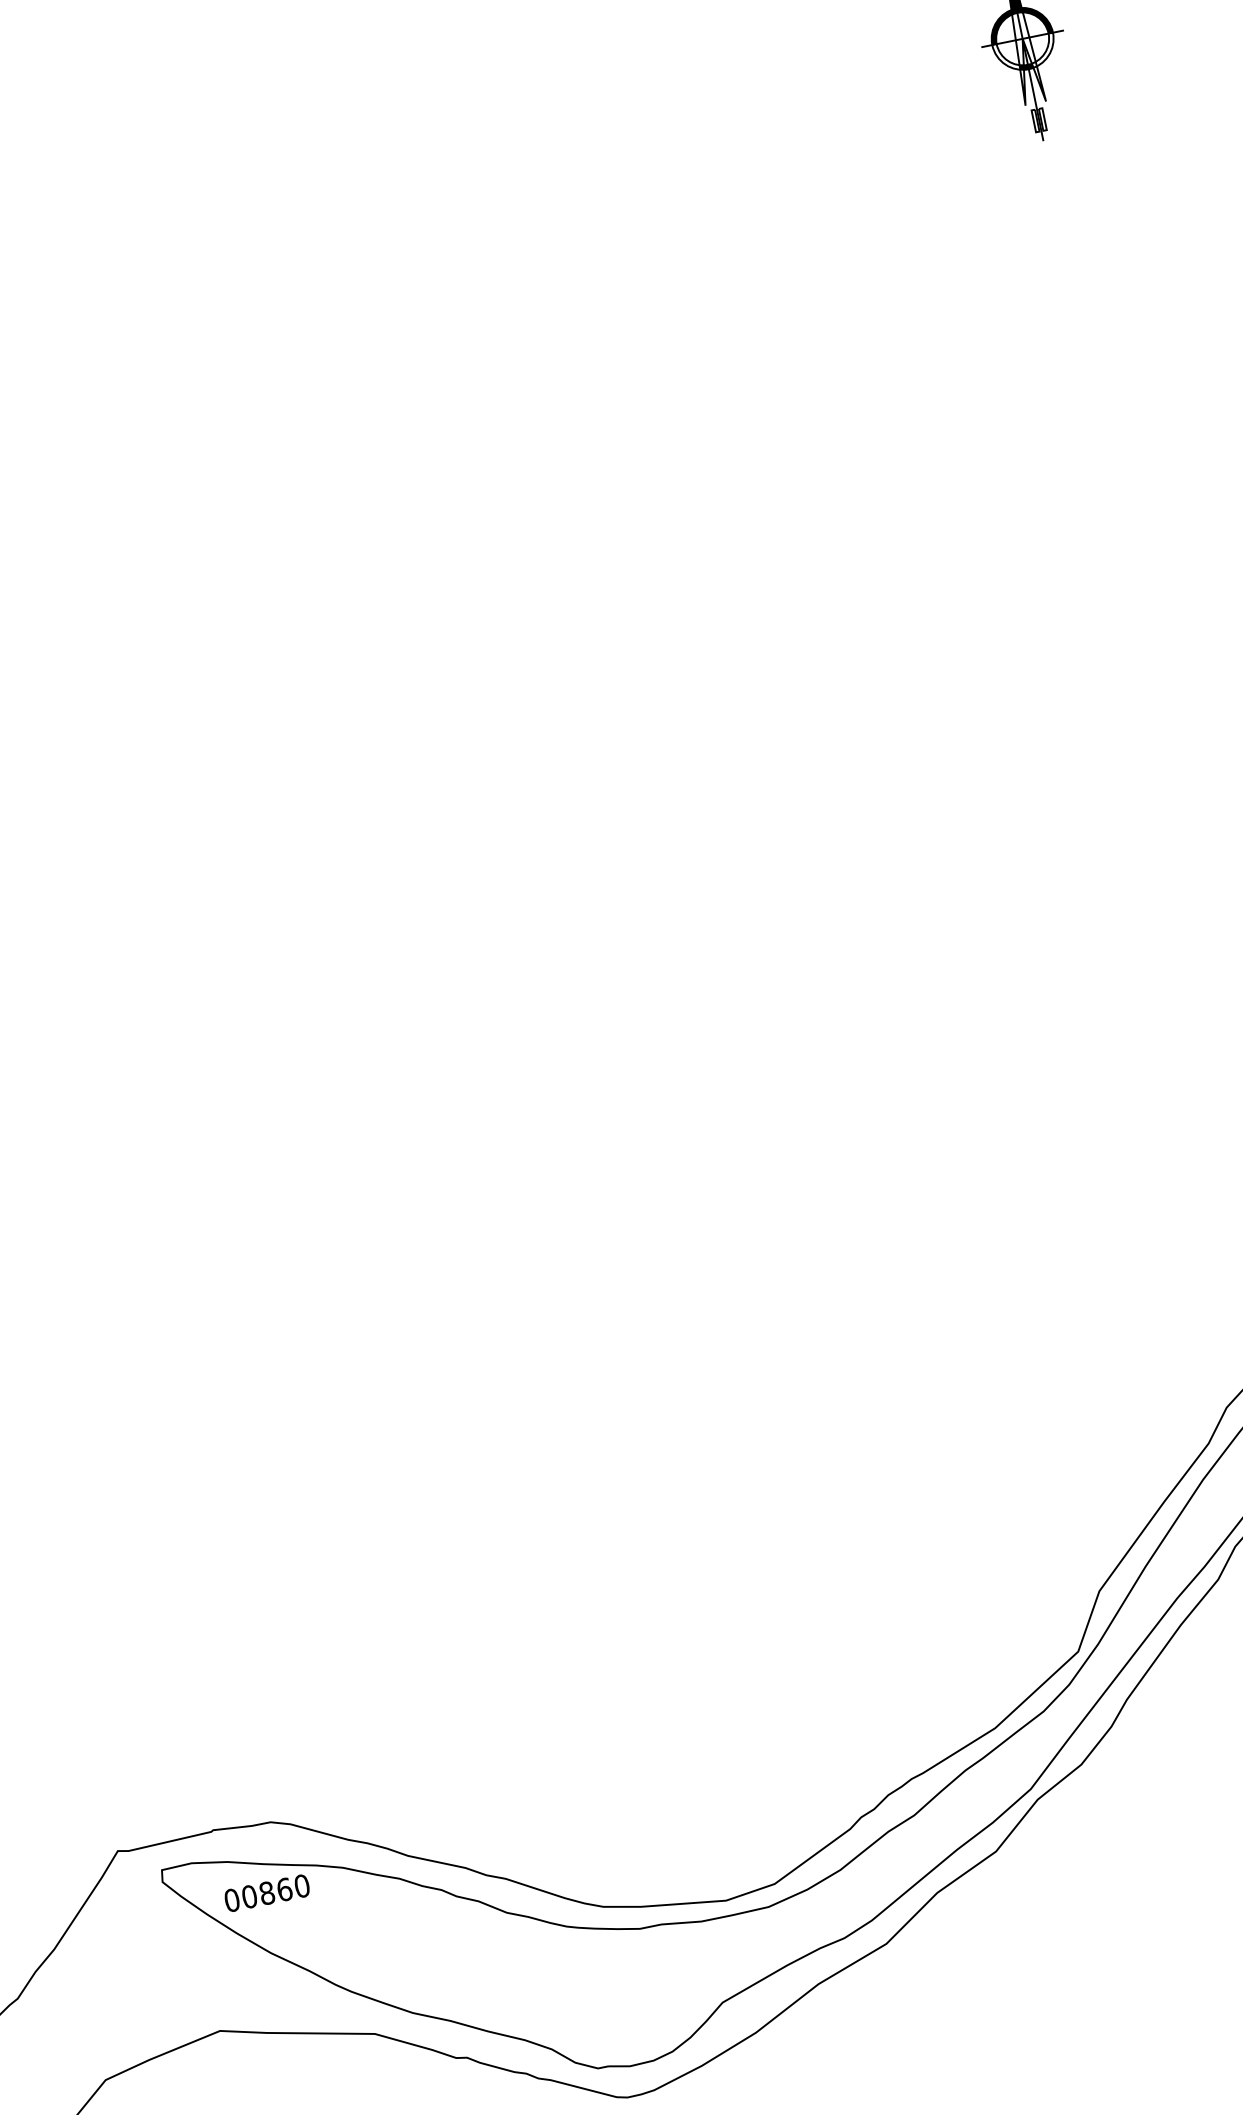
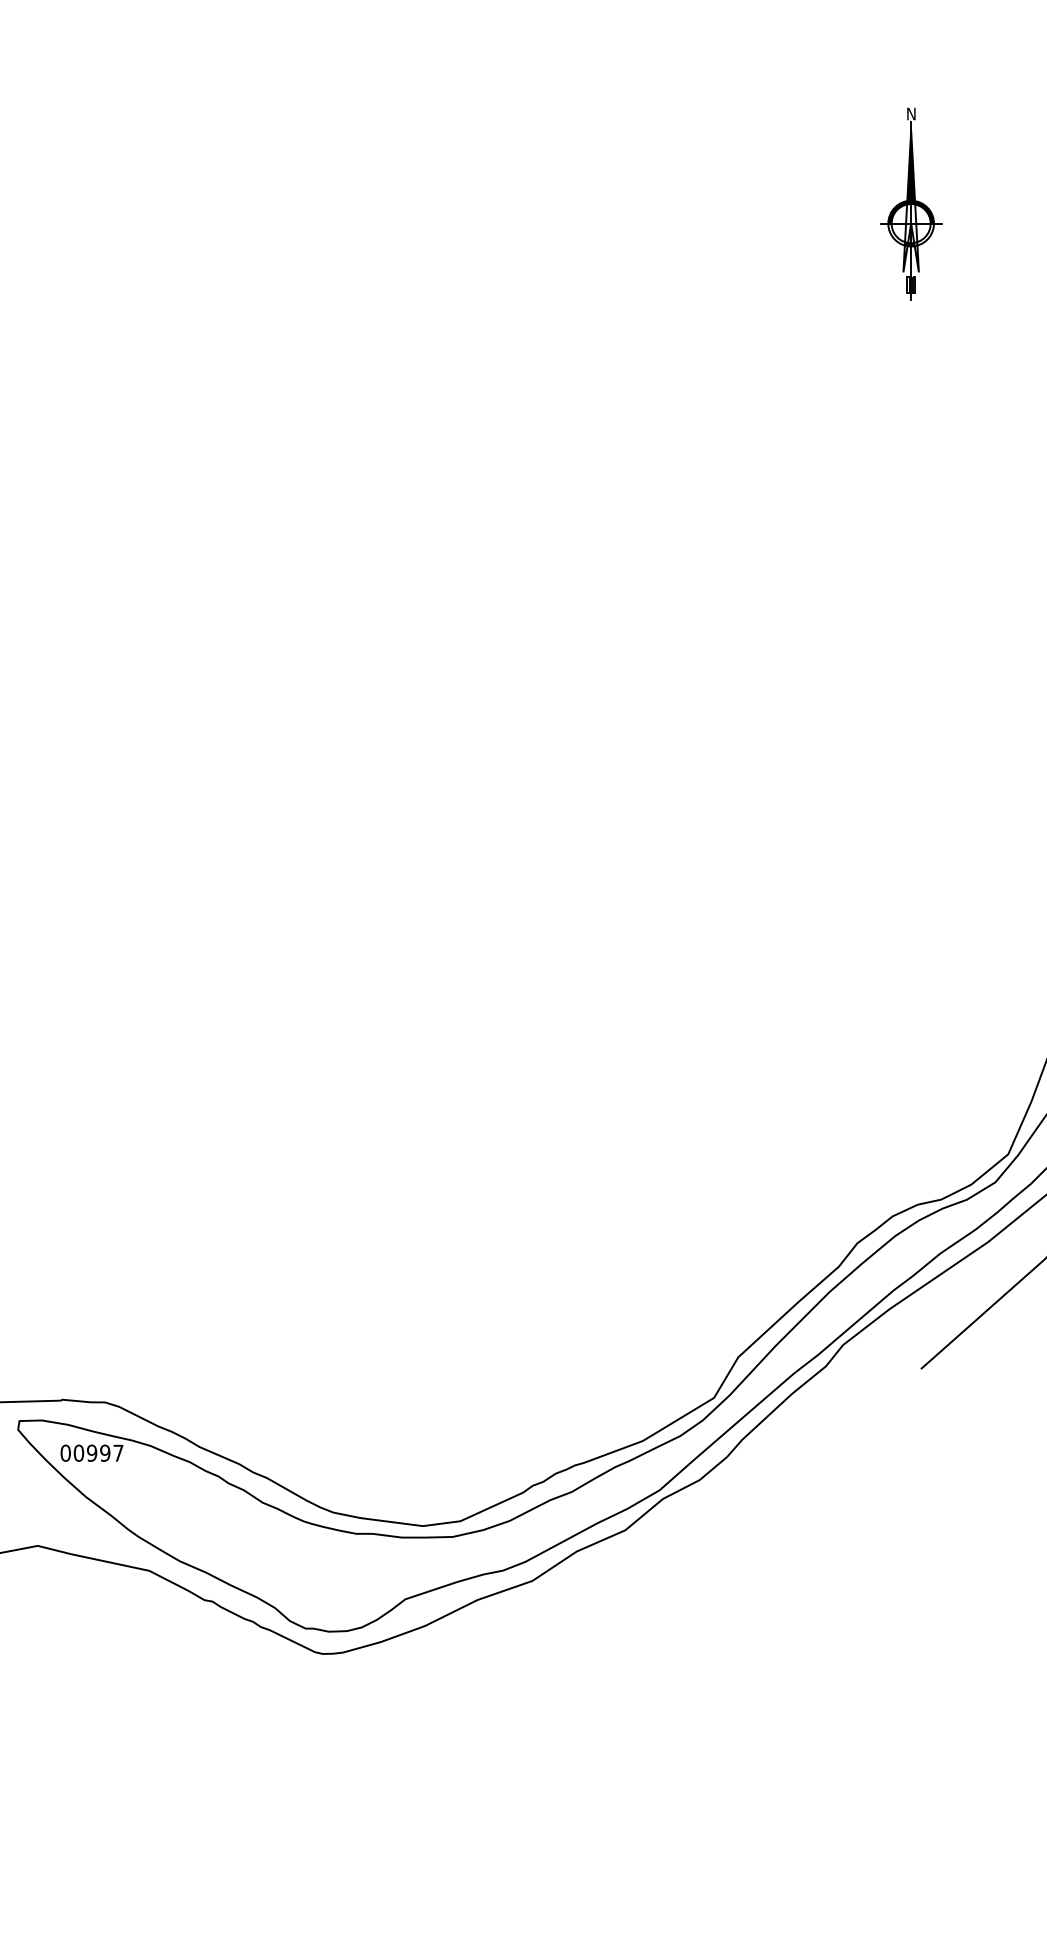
text: (284, 1888) -> (105, 1452), 00860 -> 00997

